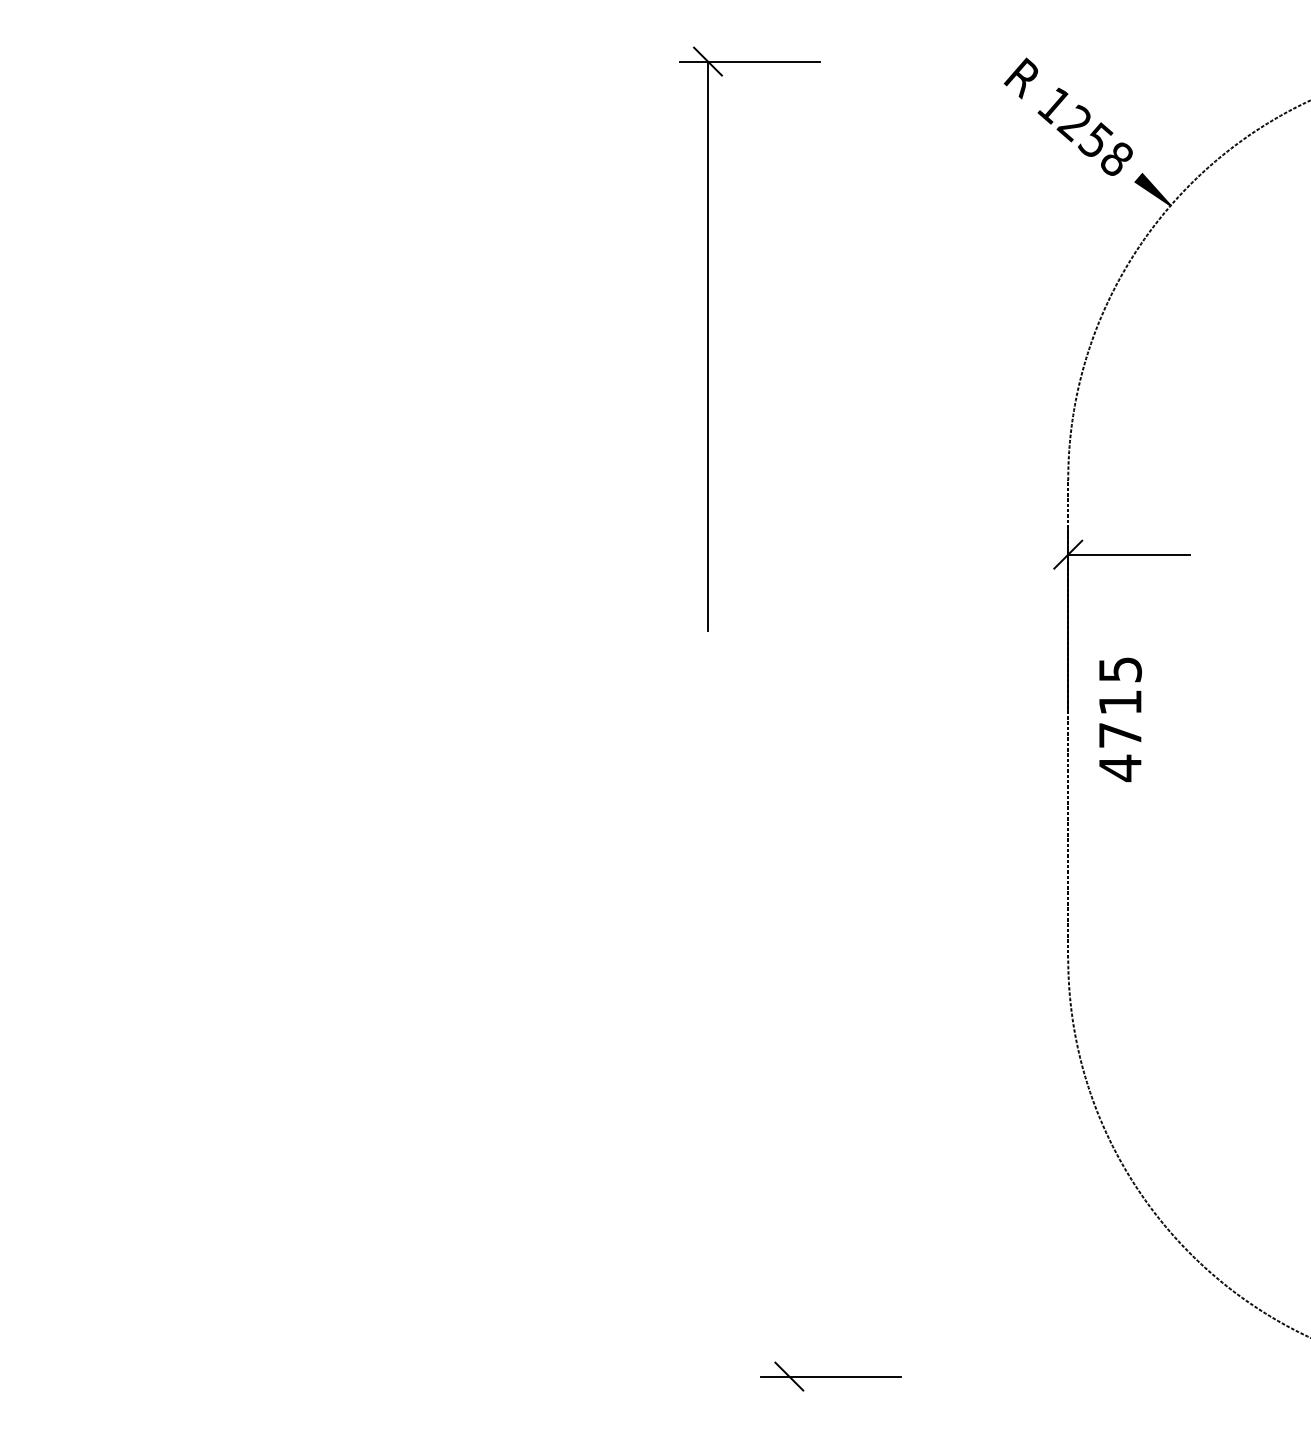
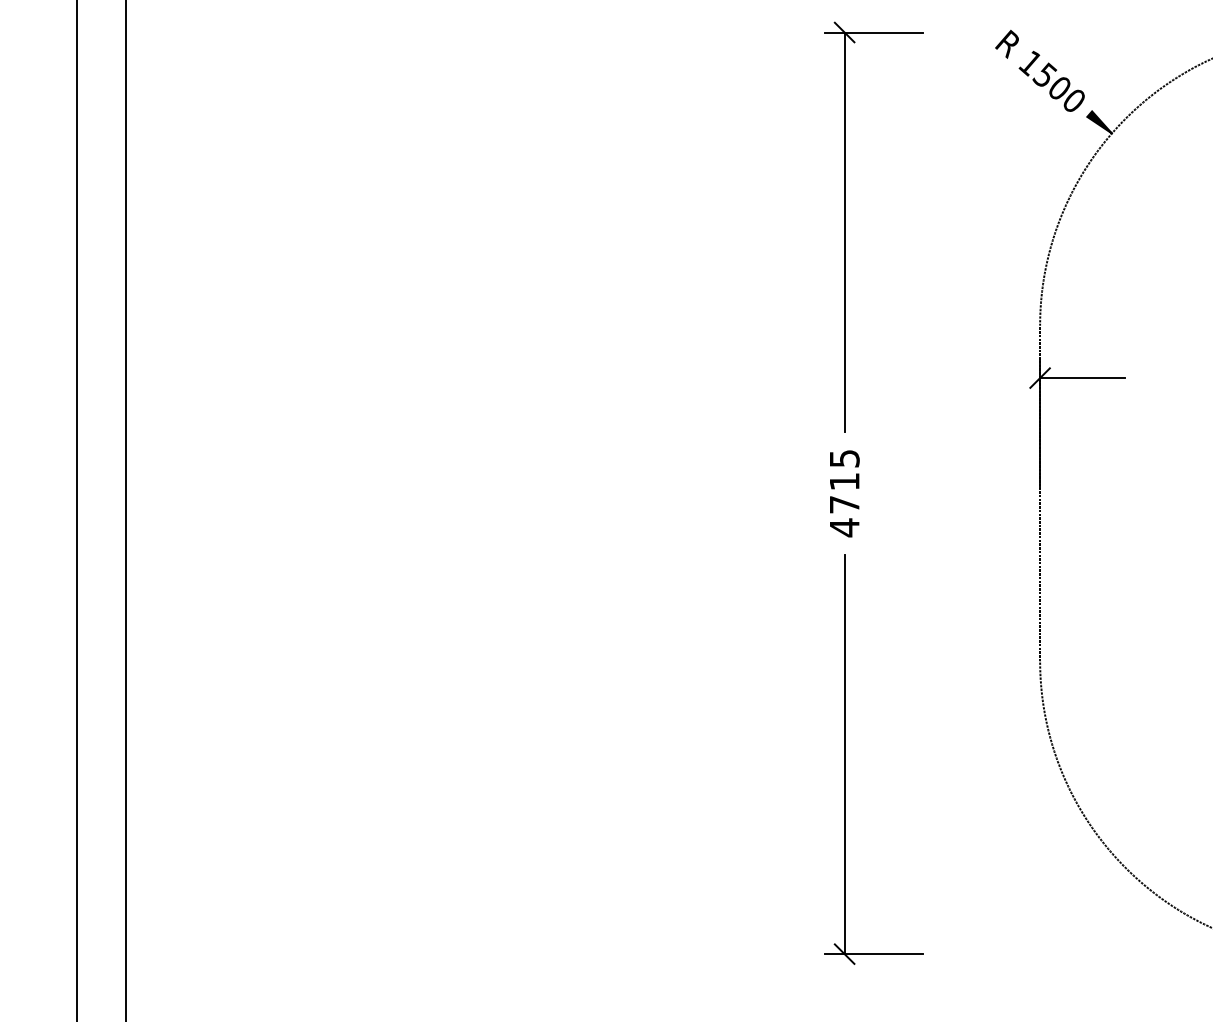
text: (1094, 140) -> (1058, 87), 1258 -> 1500
part: (709, 338) -> (845, 226), moved
text: (1120, 719) -> (844, 493), moved
line: (789, 1091) -> (844, 754), added

